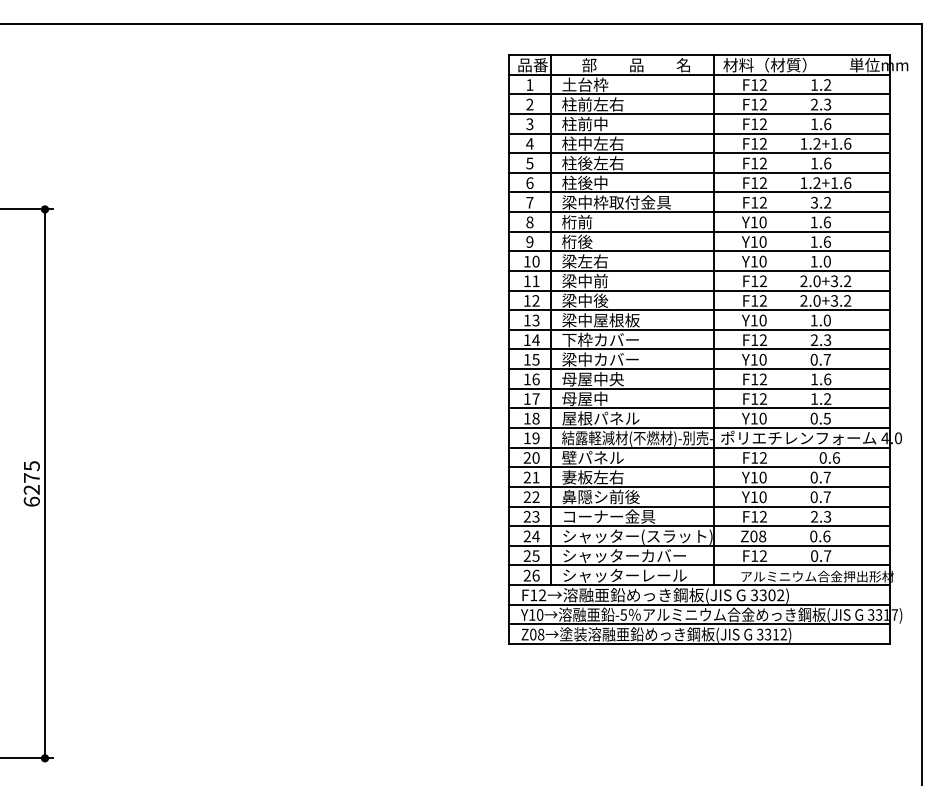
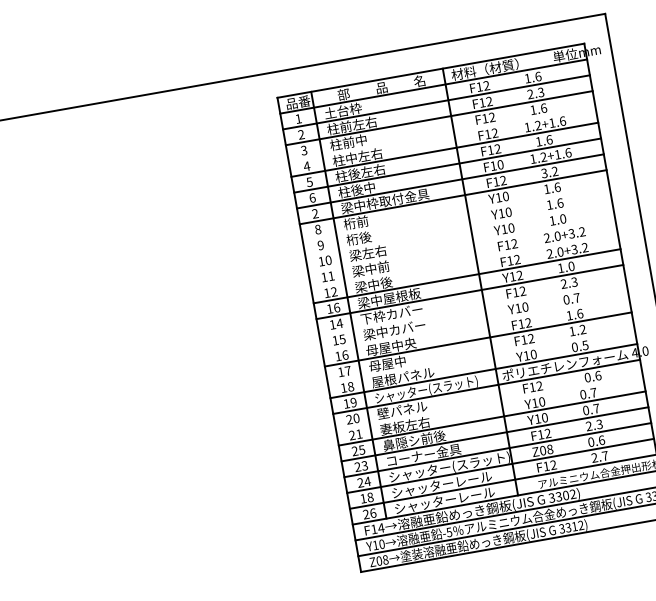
text: (827, 84) -> (538, 76), 1.2 -> 1.6
line: (699, 133) -> (442, 133), removed
text: (762, 183) -> (499, 165), F12 -> F10
text: (529, 202) -> (314, 213), 7 -> 2
line: (699, 231) -> (455, 212), removed
line: (699, 251) -> (458, 228), removed
line: (699, 270) -> (461, 244), removed
line: (699, 290) -> (464, 260), removed
text: (535, 320) -> (336, 307), 13 -> 16
text: (762, 320) -> (519, 275), Y10 -> Y12
line: (699, 349) -> (472, 307), removed
line: (699, 369) -> (475, 323), removed
line: (699, 408) -> (481, 355), removed
text: (637, 438) -> (435, 388), 結露軽減材(不燃材)-別売- -> シャッター(スラット)
line: (699, 467) -> (489, 402), removed
text: (535, 497) -> (361, 450), 22 -> 25
text: (531, 555) -> (366, 497), 25 -> 18
text: (664, 555) -> (473, 478), シャッターカバー -> シャッターレール
text: (814, 555) -> (594, 457), 0.7 -> 2.7
text: (542, 595) -> (381, 528), F12 -> F14

